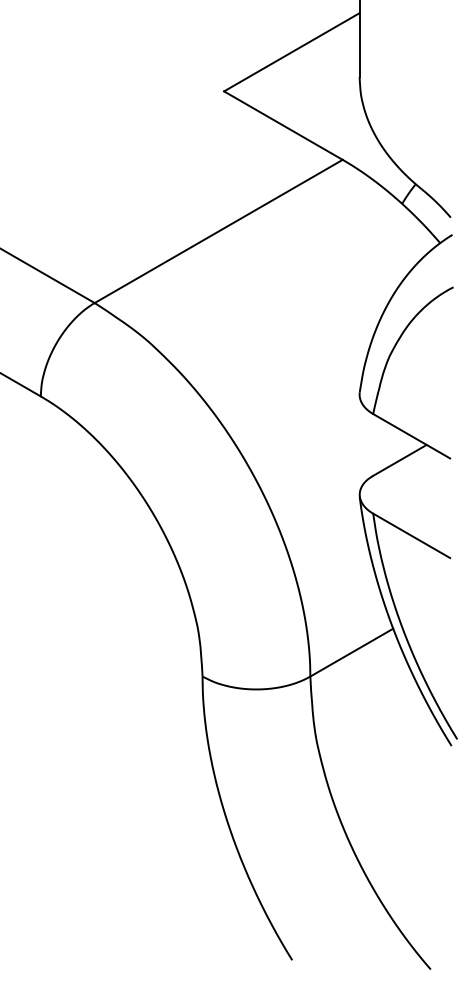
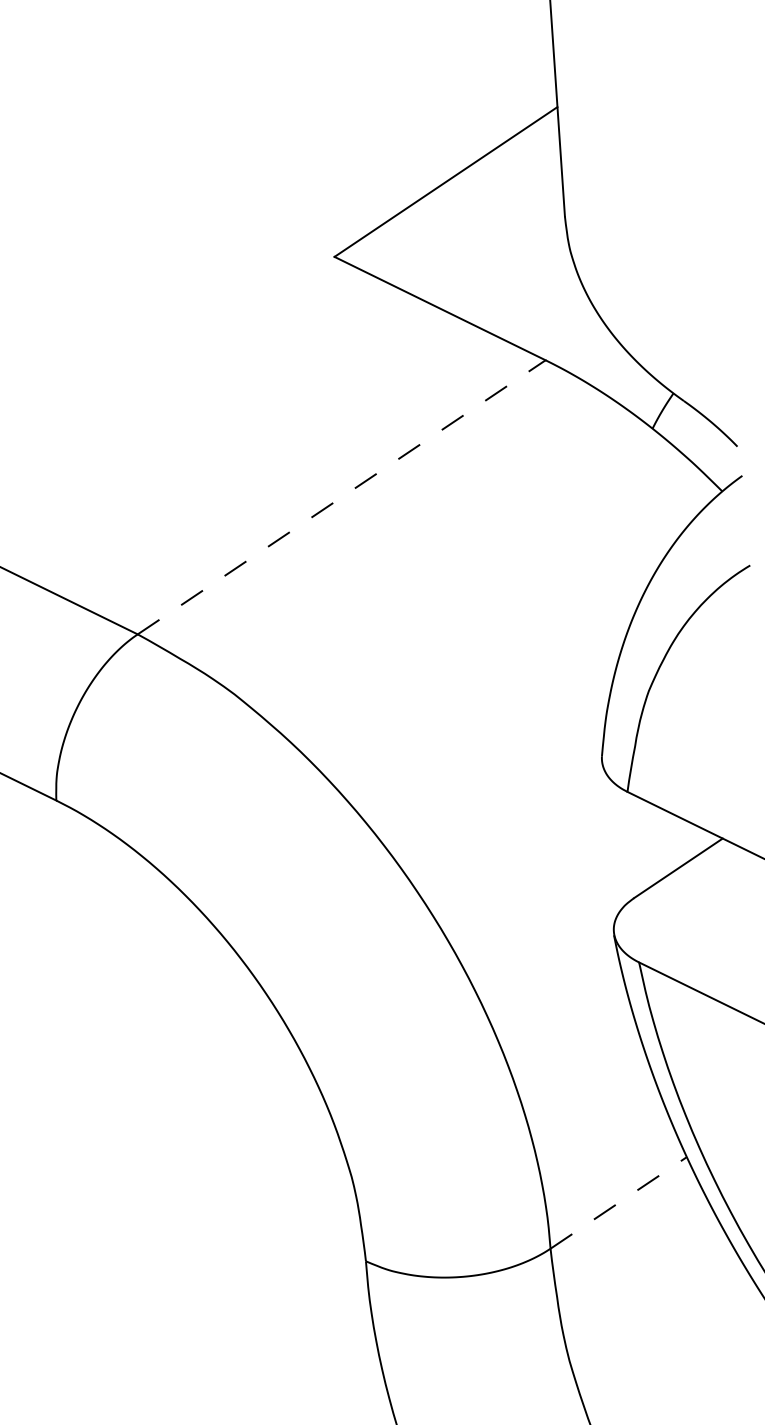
line: (219, 231) -> (343, 497), solid -> dashed
line: (351, 652) -> (618, 1202), solid -> dashed

